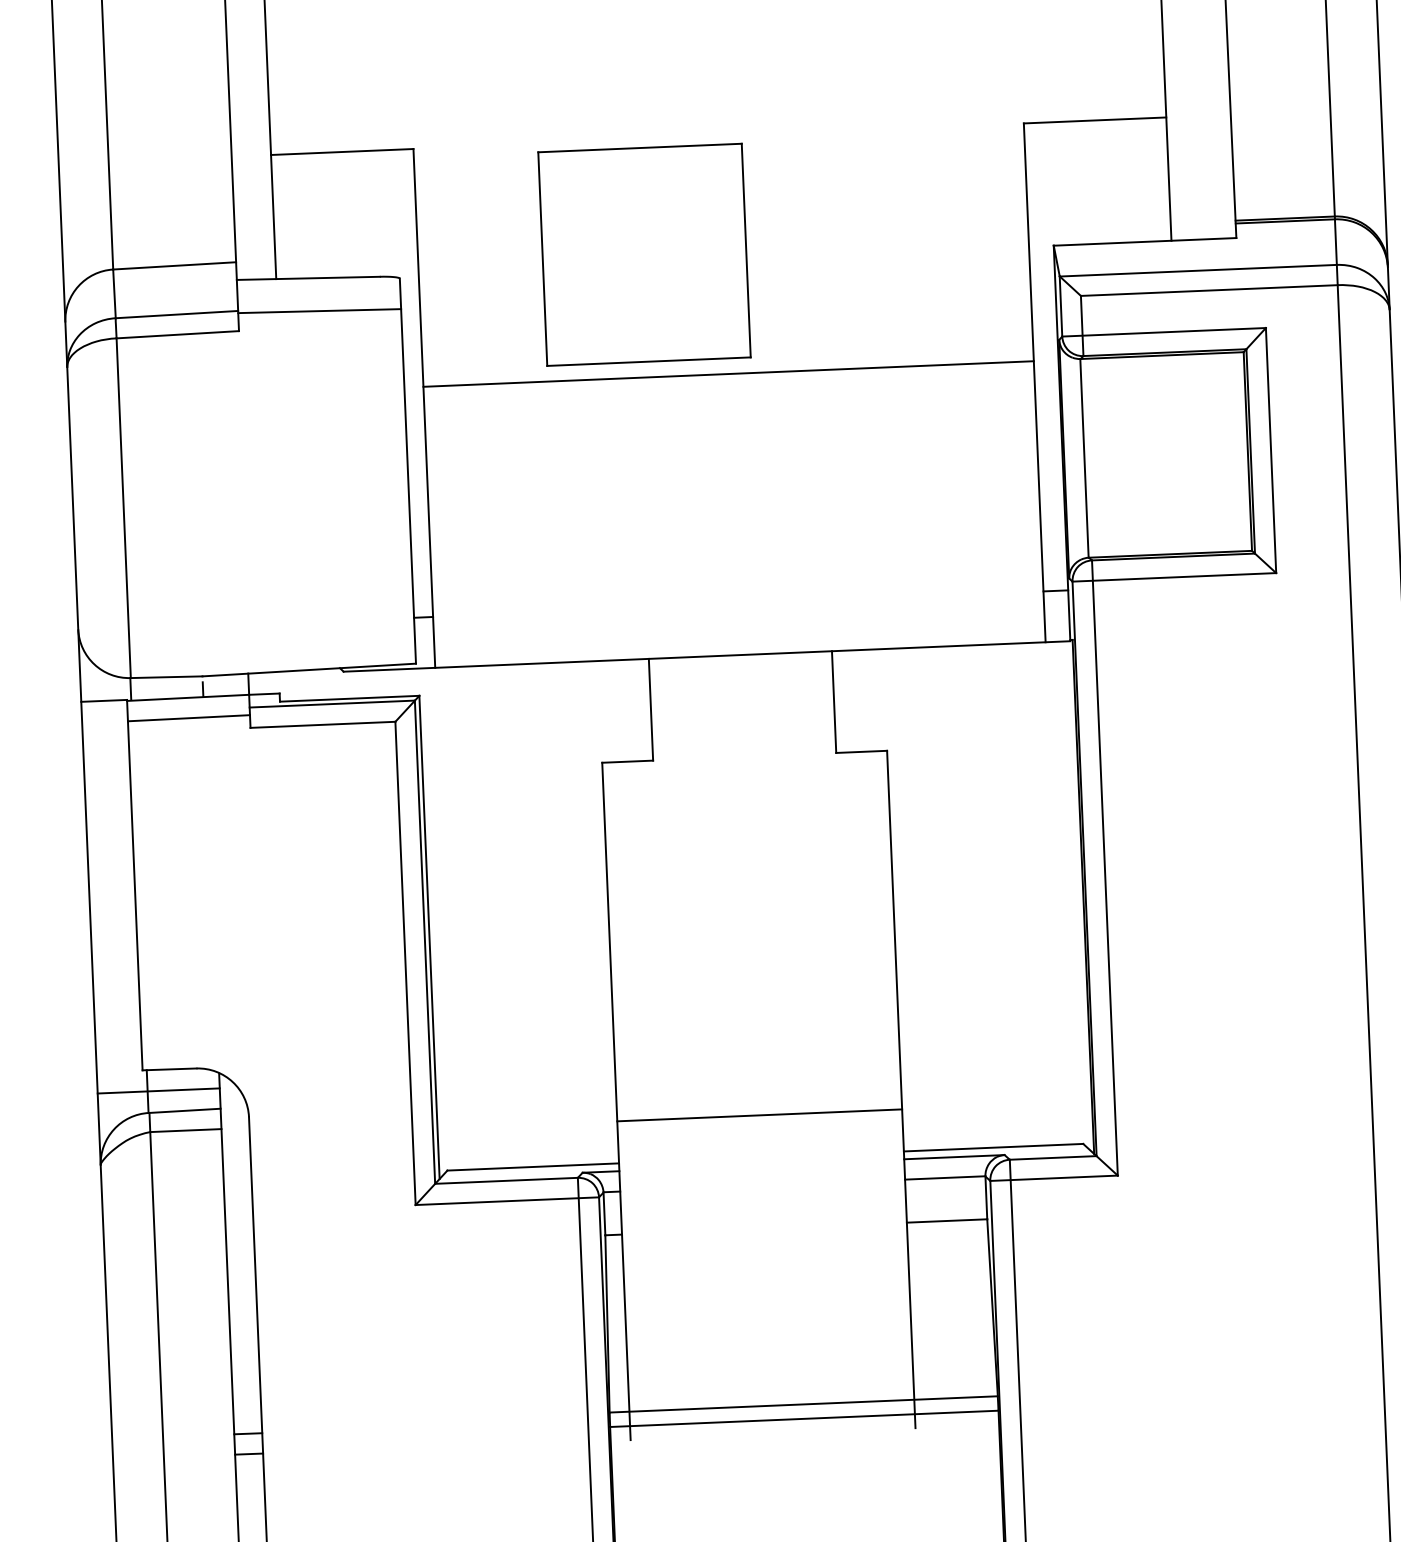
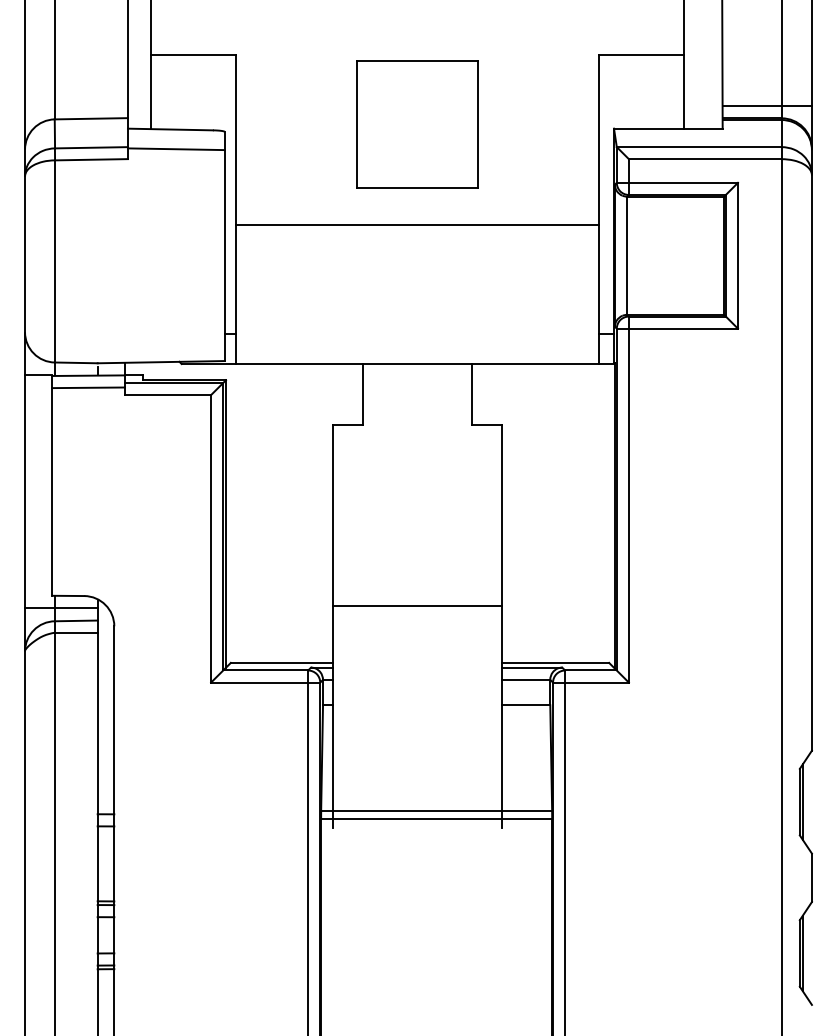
line: (1308, 197) -> (766, 106), added
part: (644, 254) -> (417, 124), moved
line: (728, 373) -> (417, 224), moved
line: (759, 1114) -> (417, 605), moved

